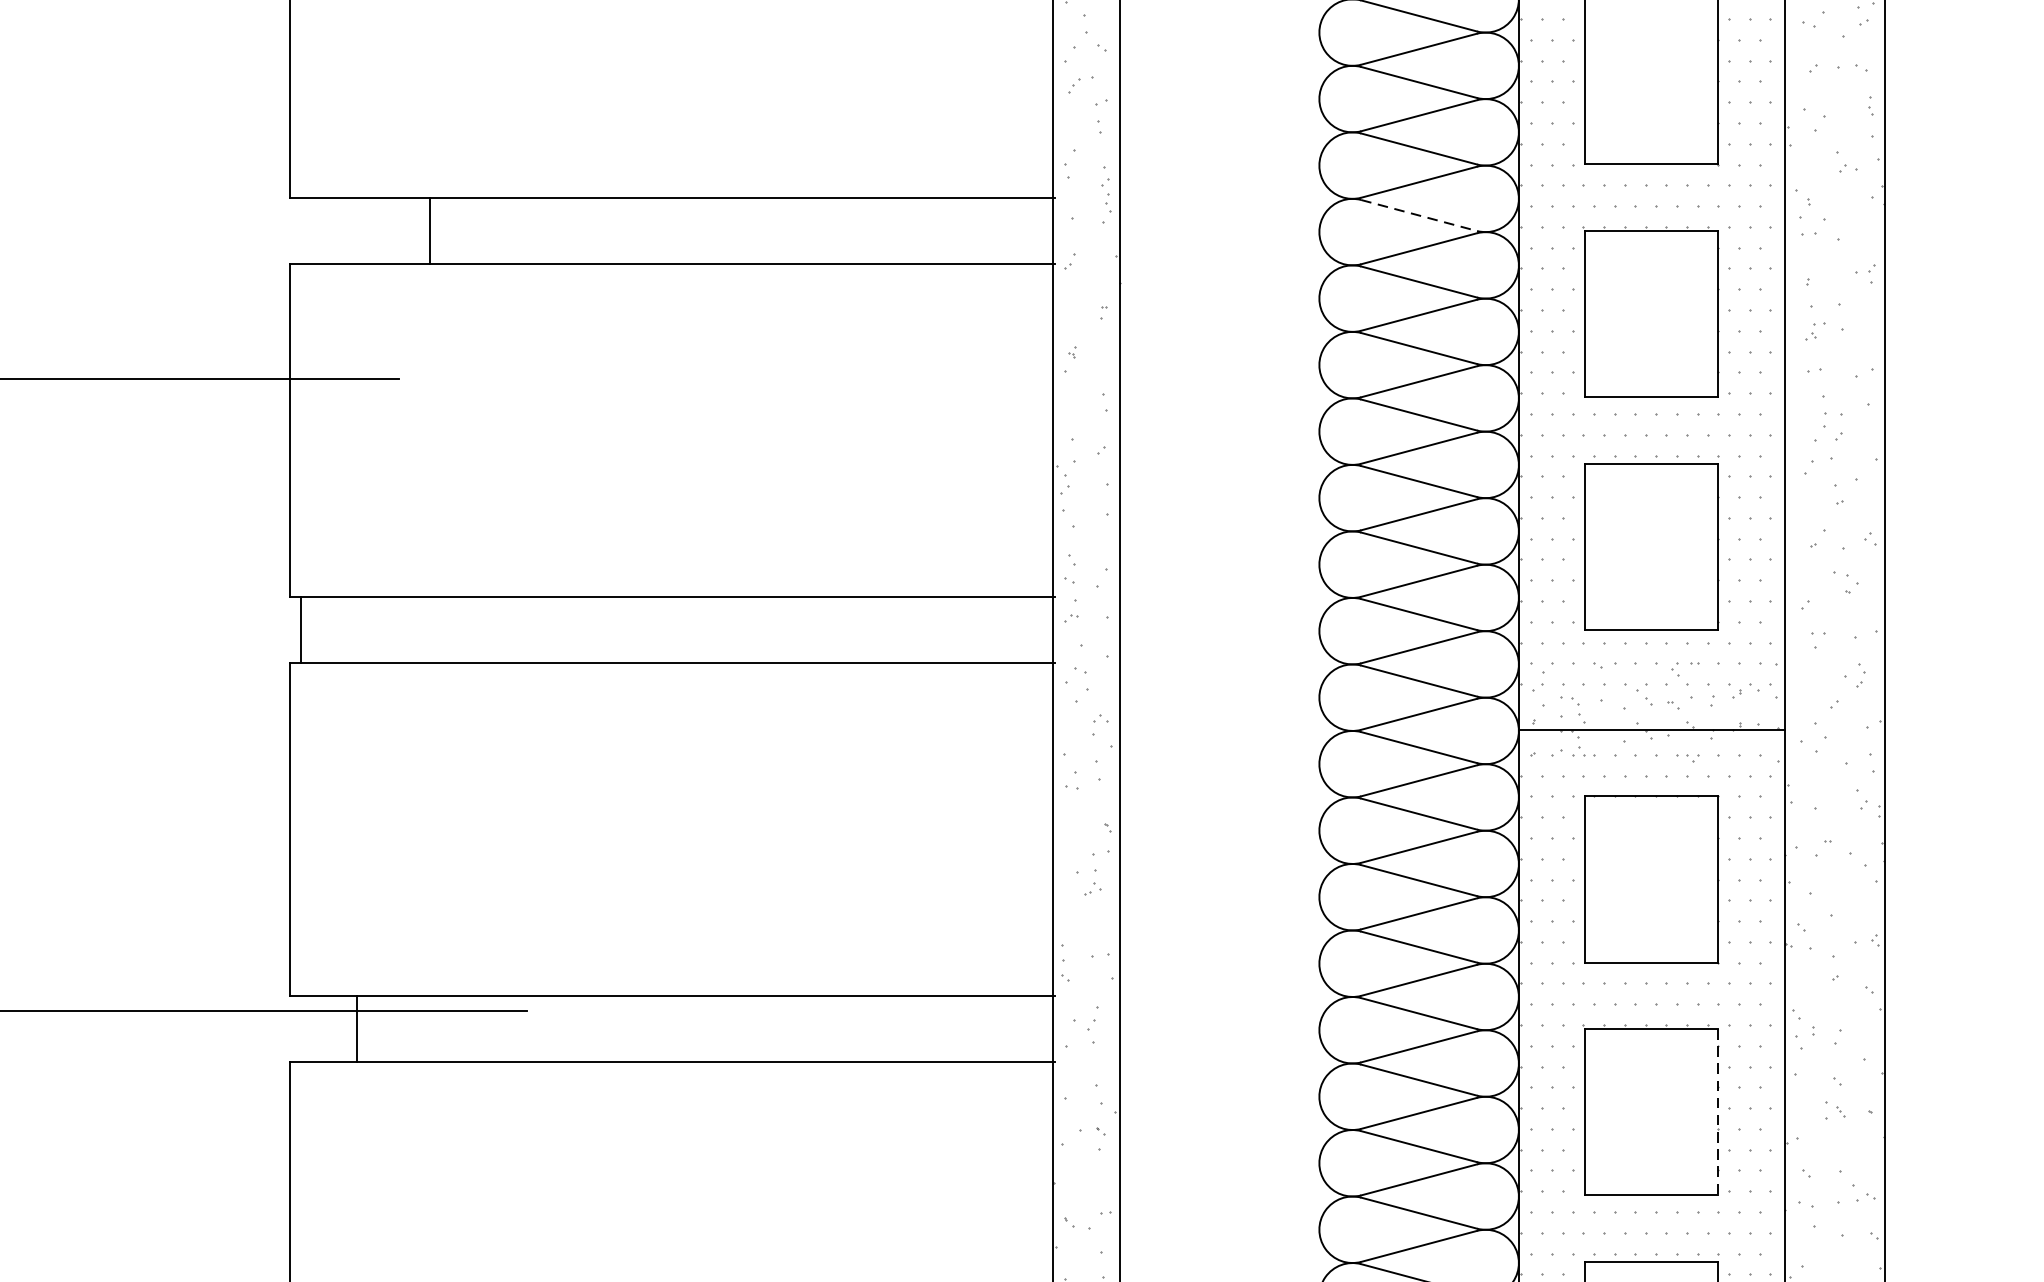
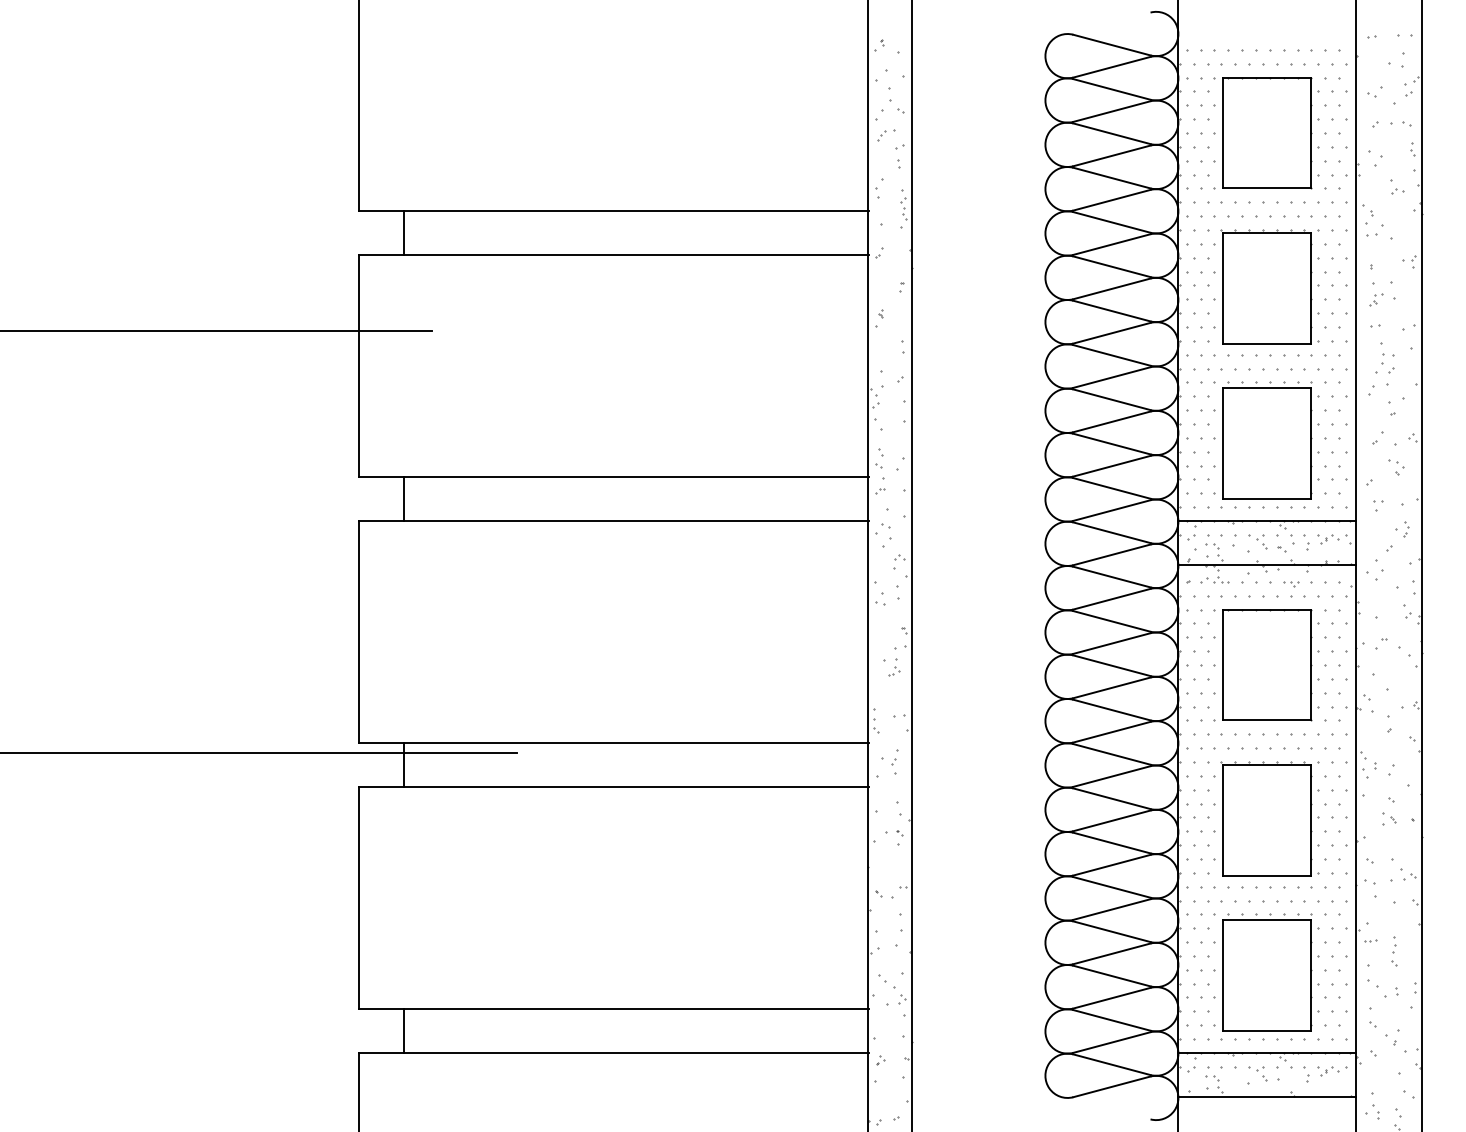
line: (1418, 215) -> (1111, 222), dashed -> solid
line: (429, 230) -> (403, 232), moved
line: (300, 629) -> (403, 498), moved
line: (1651, 662) -> (1266, 520), added
line: (1718, 1112) -> (1311, 820), dashed -> solid

